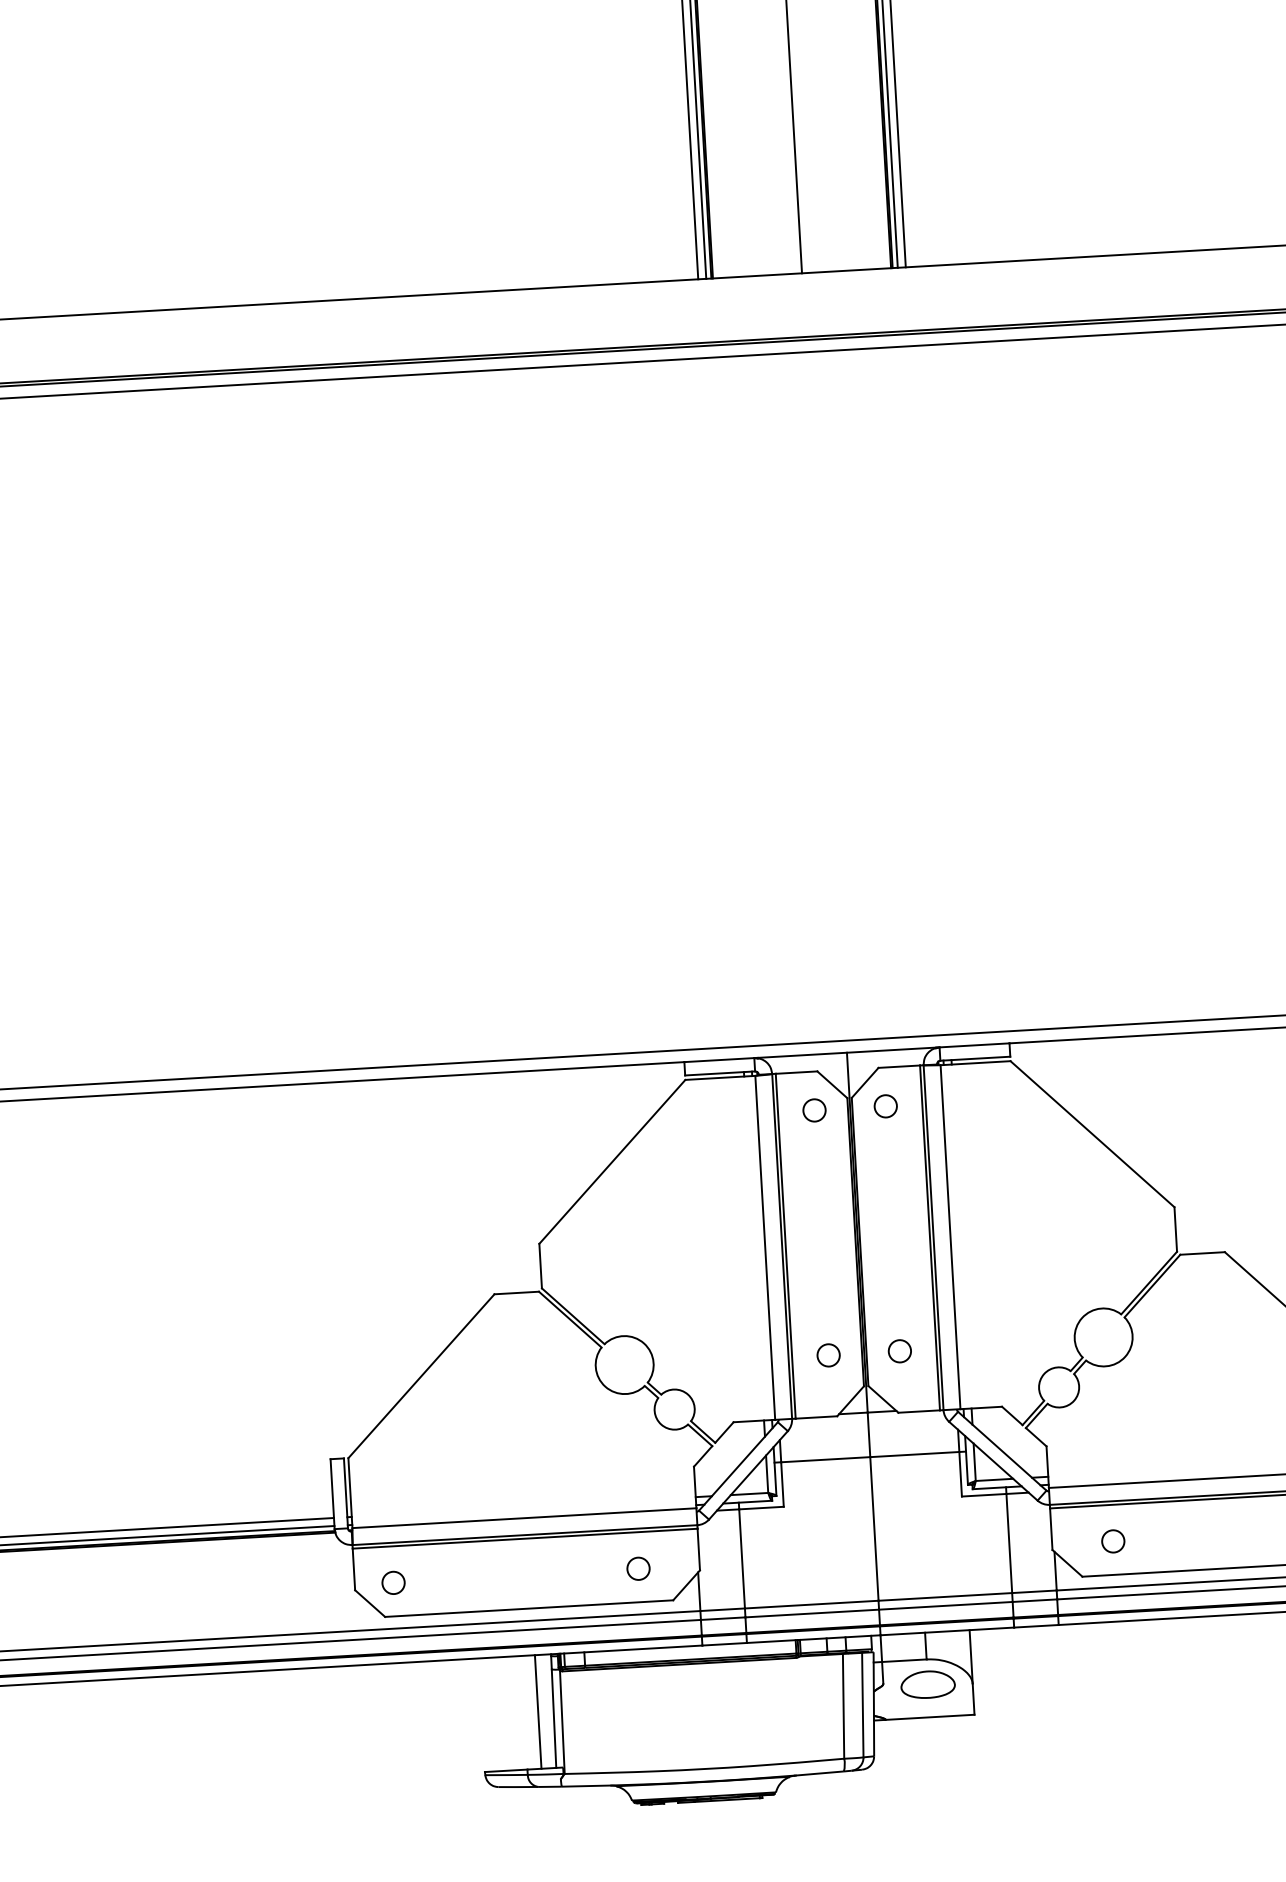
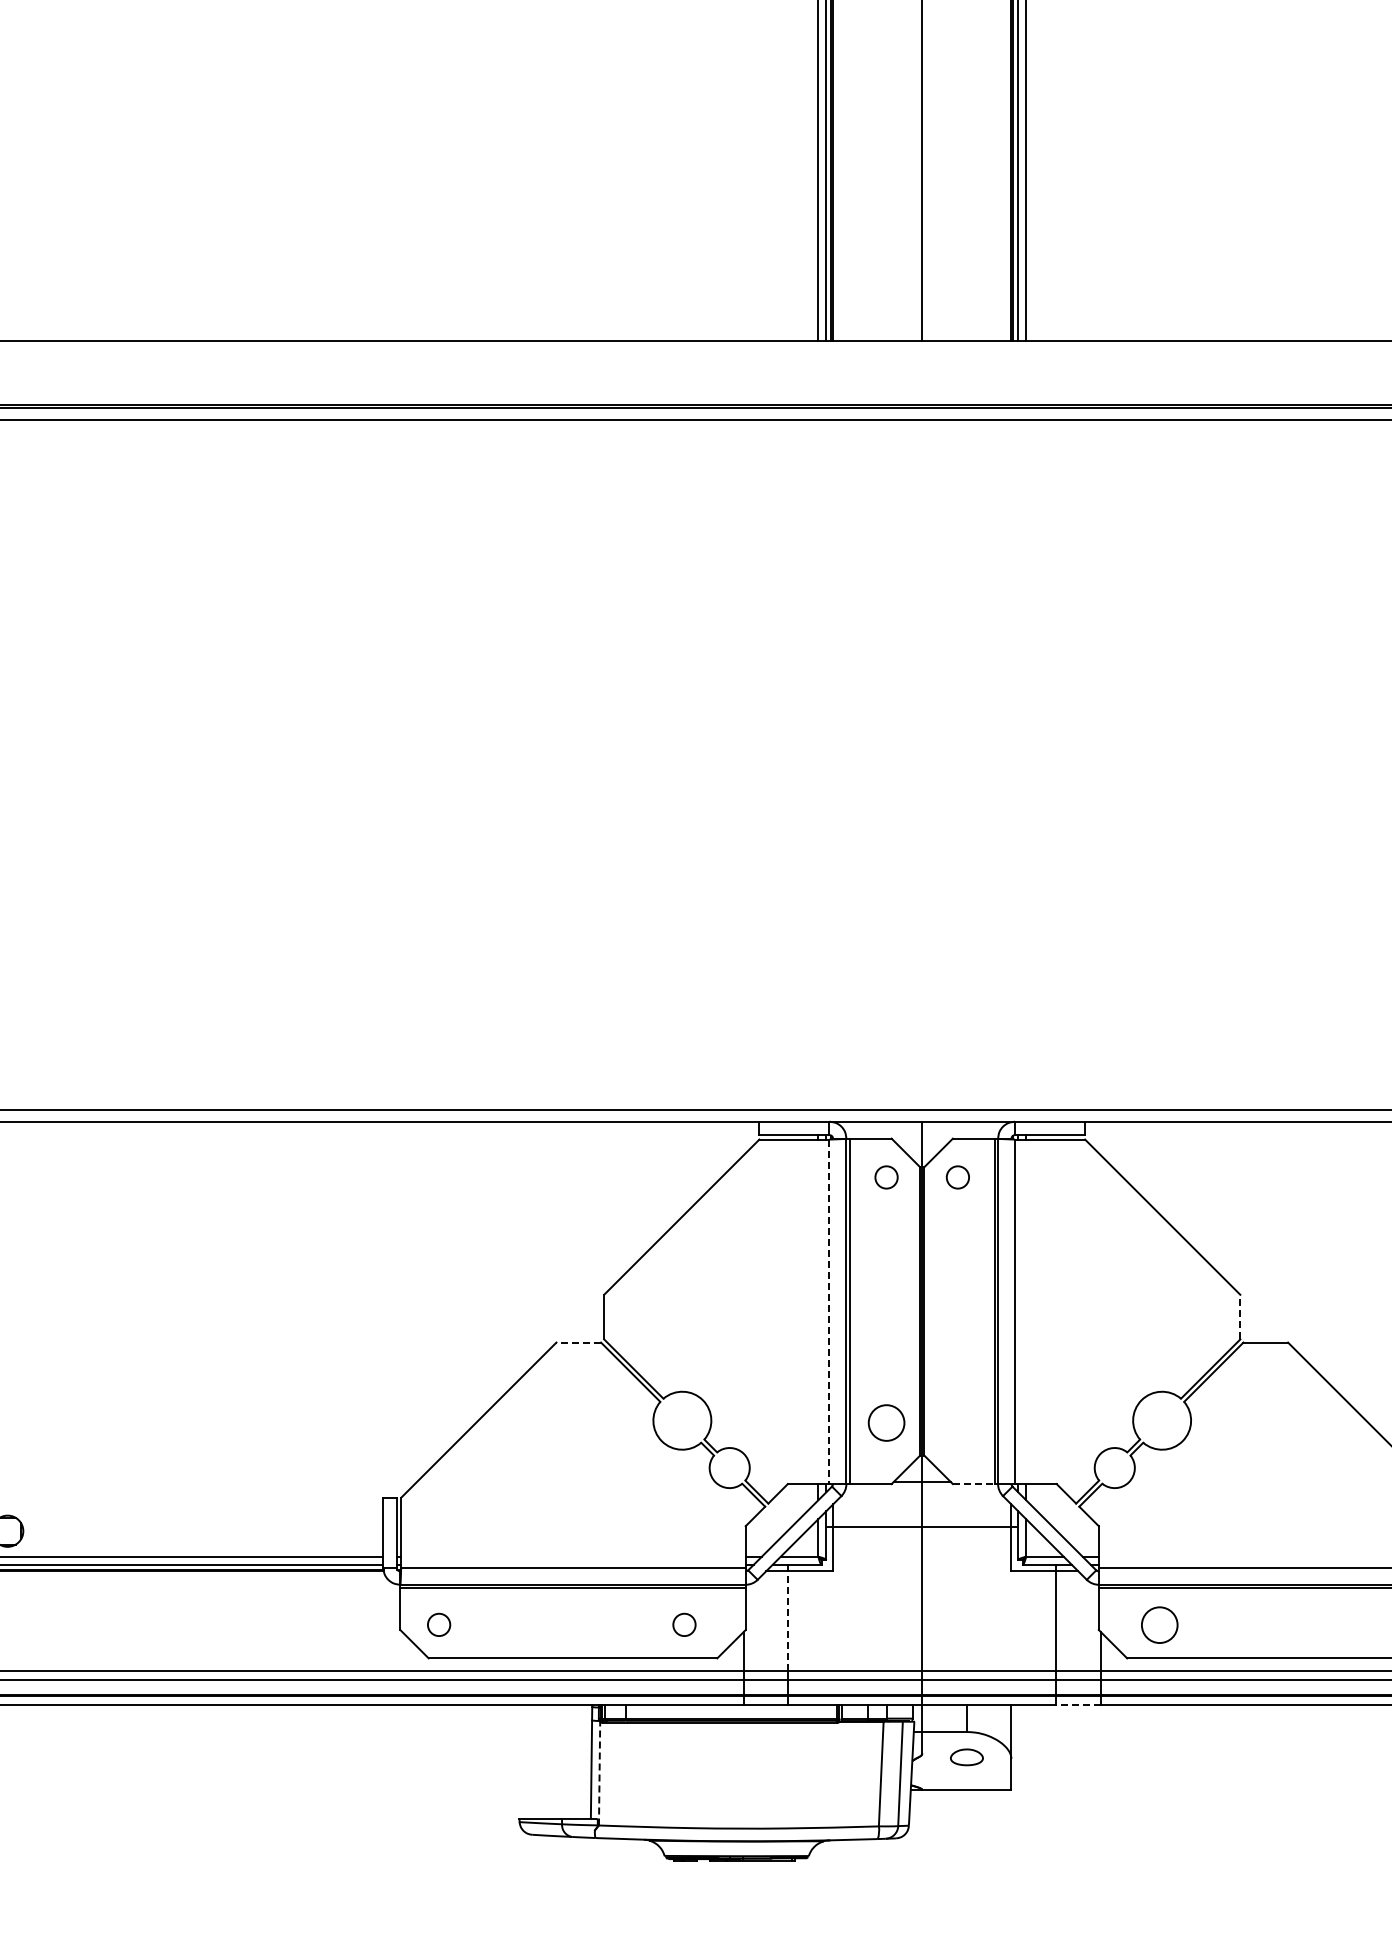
line: (1175, 1228) -> (1240, 1316), solid -> dashed
line: (765, 1248) -> (829, 1312), solid -> dashed
line: (516, 1292) -> (578, 1342), solid -> dashed
circle: (899, 1350) -> (957, 1422), removed
circle: (828, 1355) -> (886, 1422), size x1.6
line: (918, 1411) -> (973, 1484), solid -> dashed
circle: (1113, 1540) -> (1160, 1624), size x1.6
line: (742, 1559) -> (788, 1621), solid -> dashed
line: (1035, 1626) -> (1077, 1705), solid -> dashed
part: (927, 1684) -> (966, 1757), size x0.6
line: (538, 1711) -> (576, 1761), removed
line: (562, 1722) -> (599, 1773), solid -> dashed

